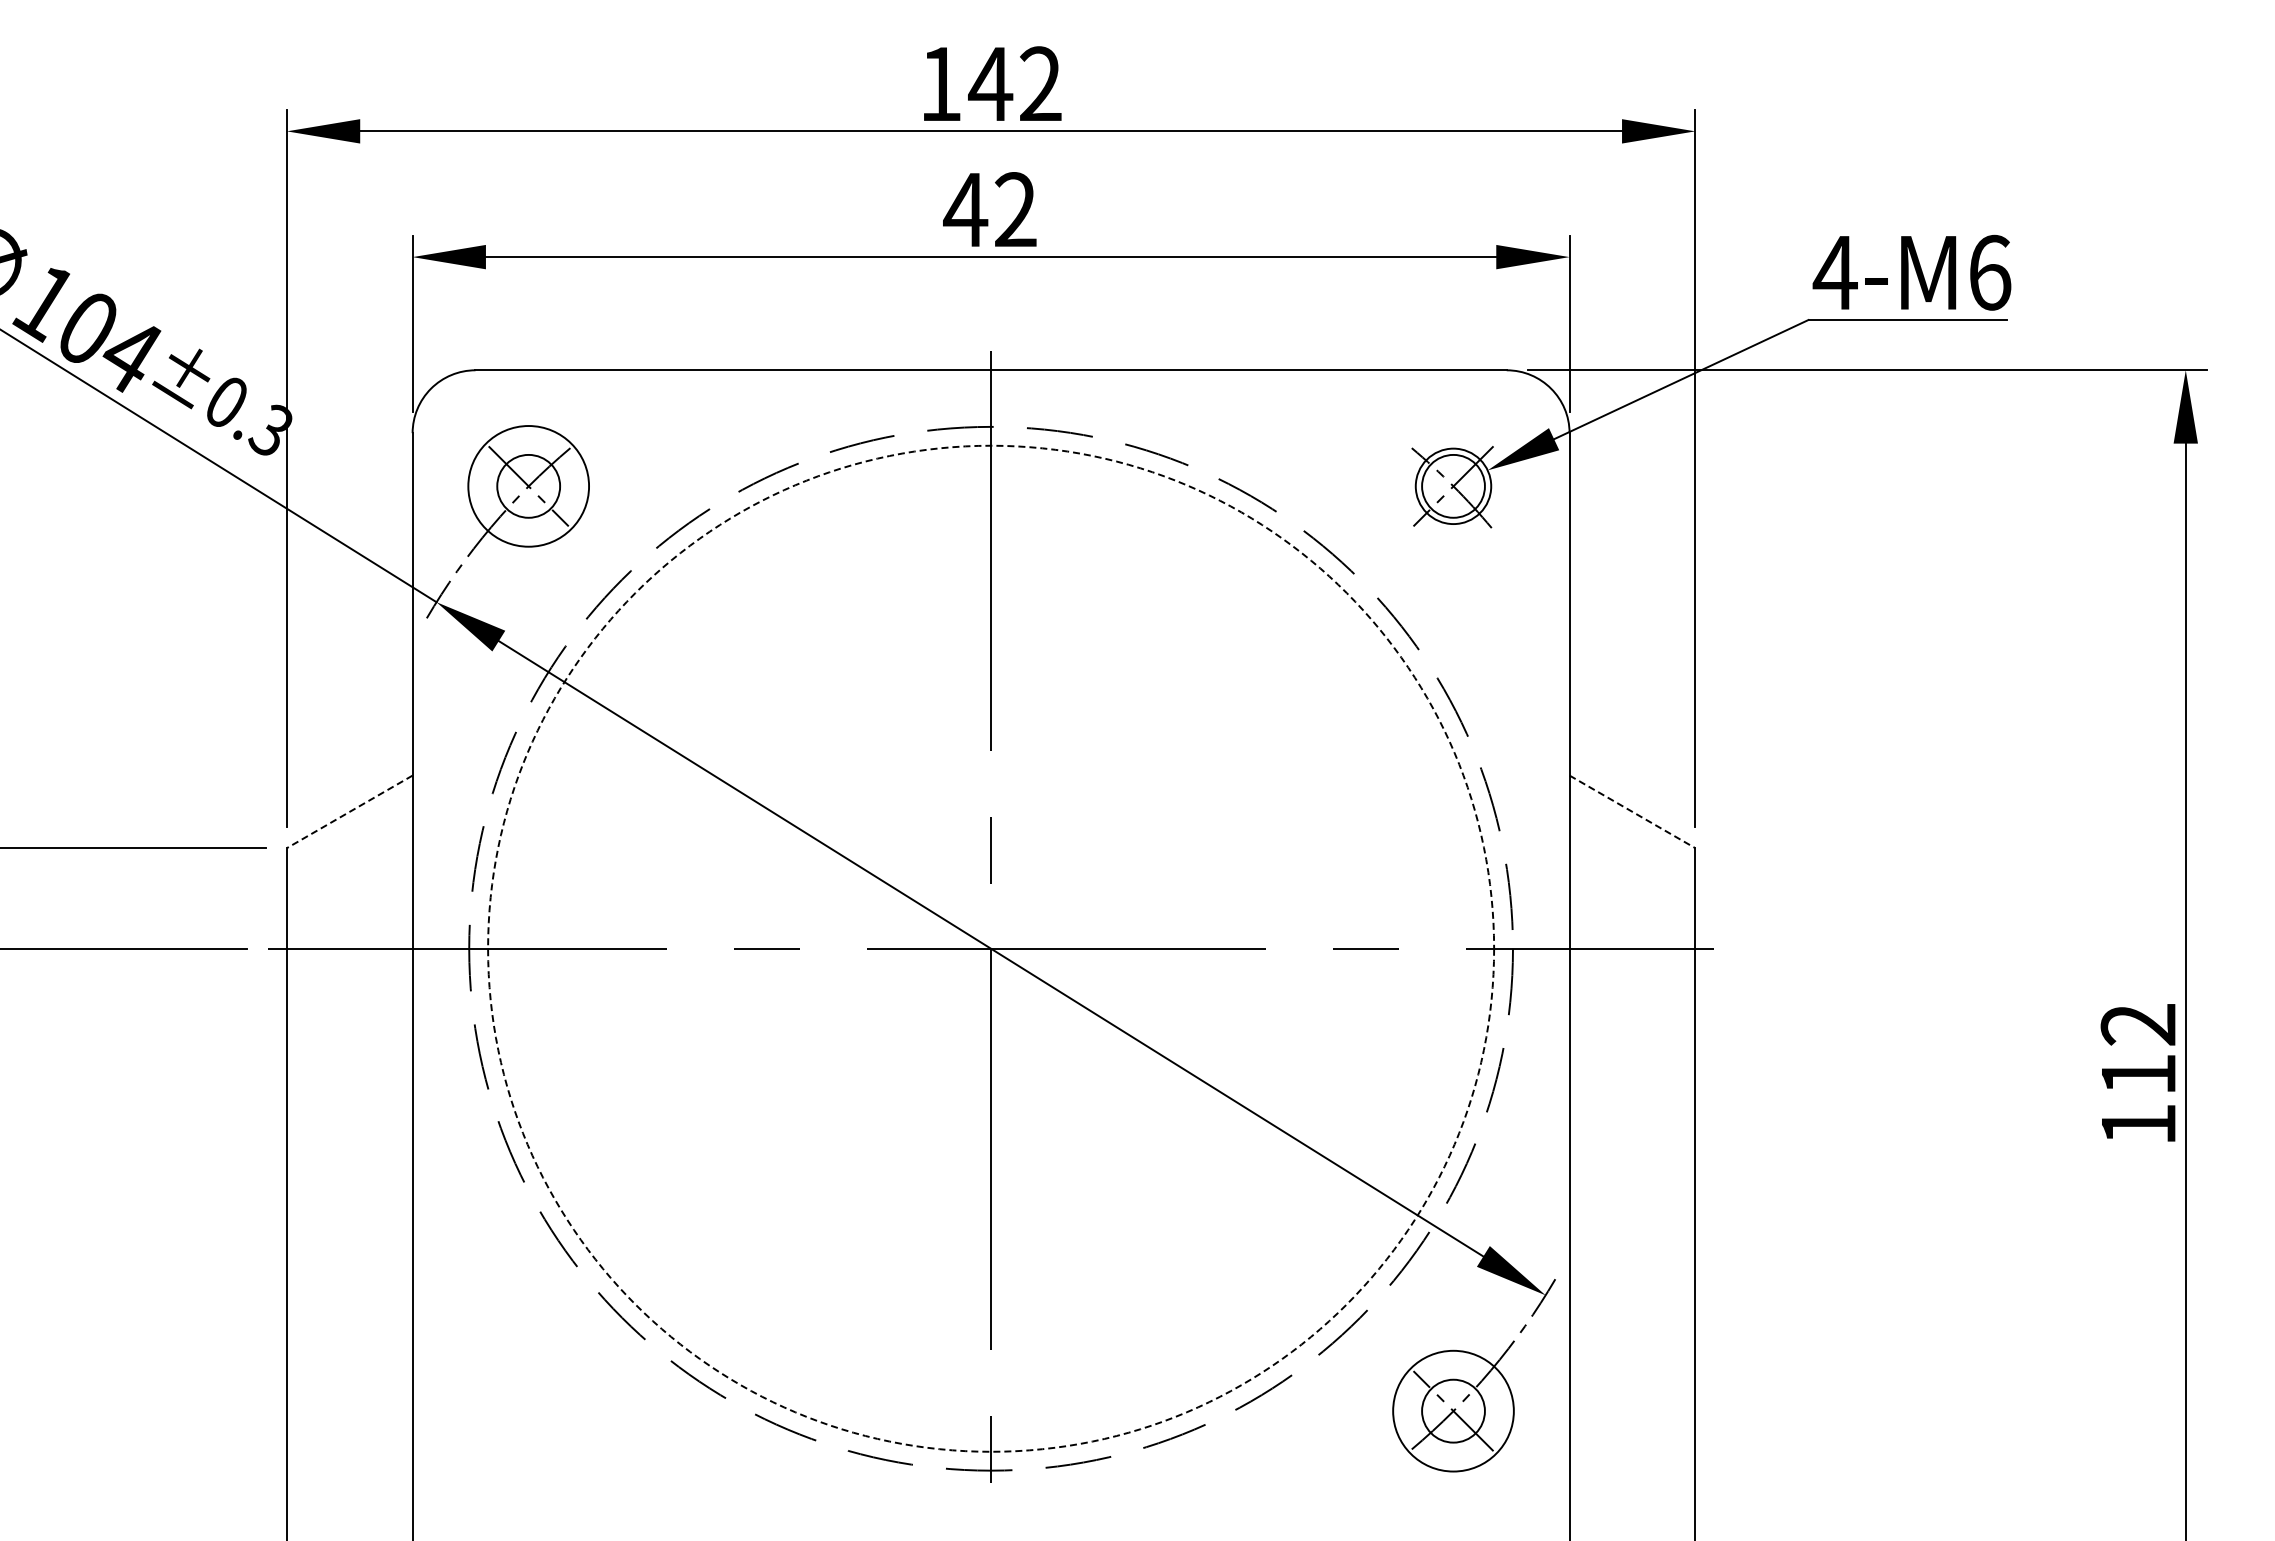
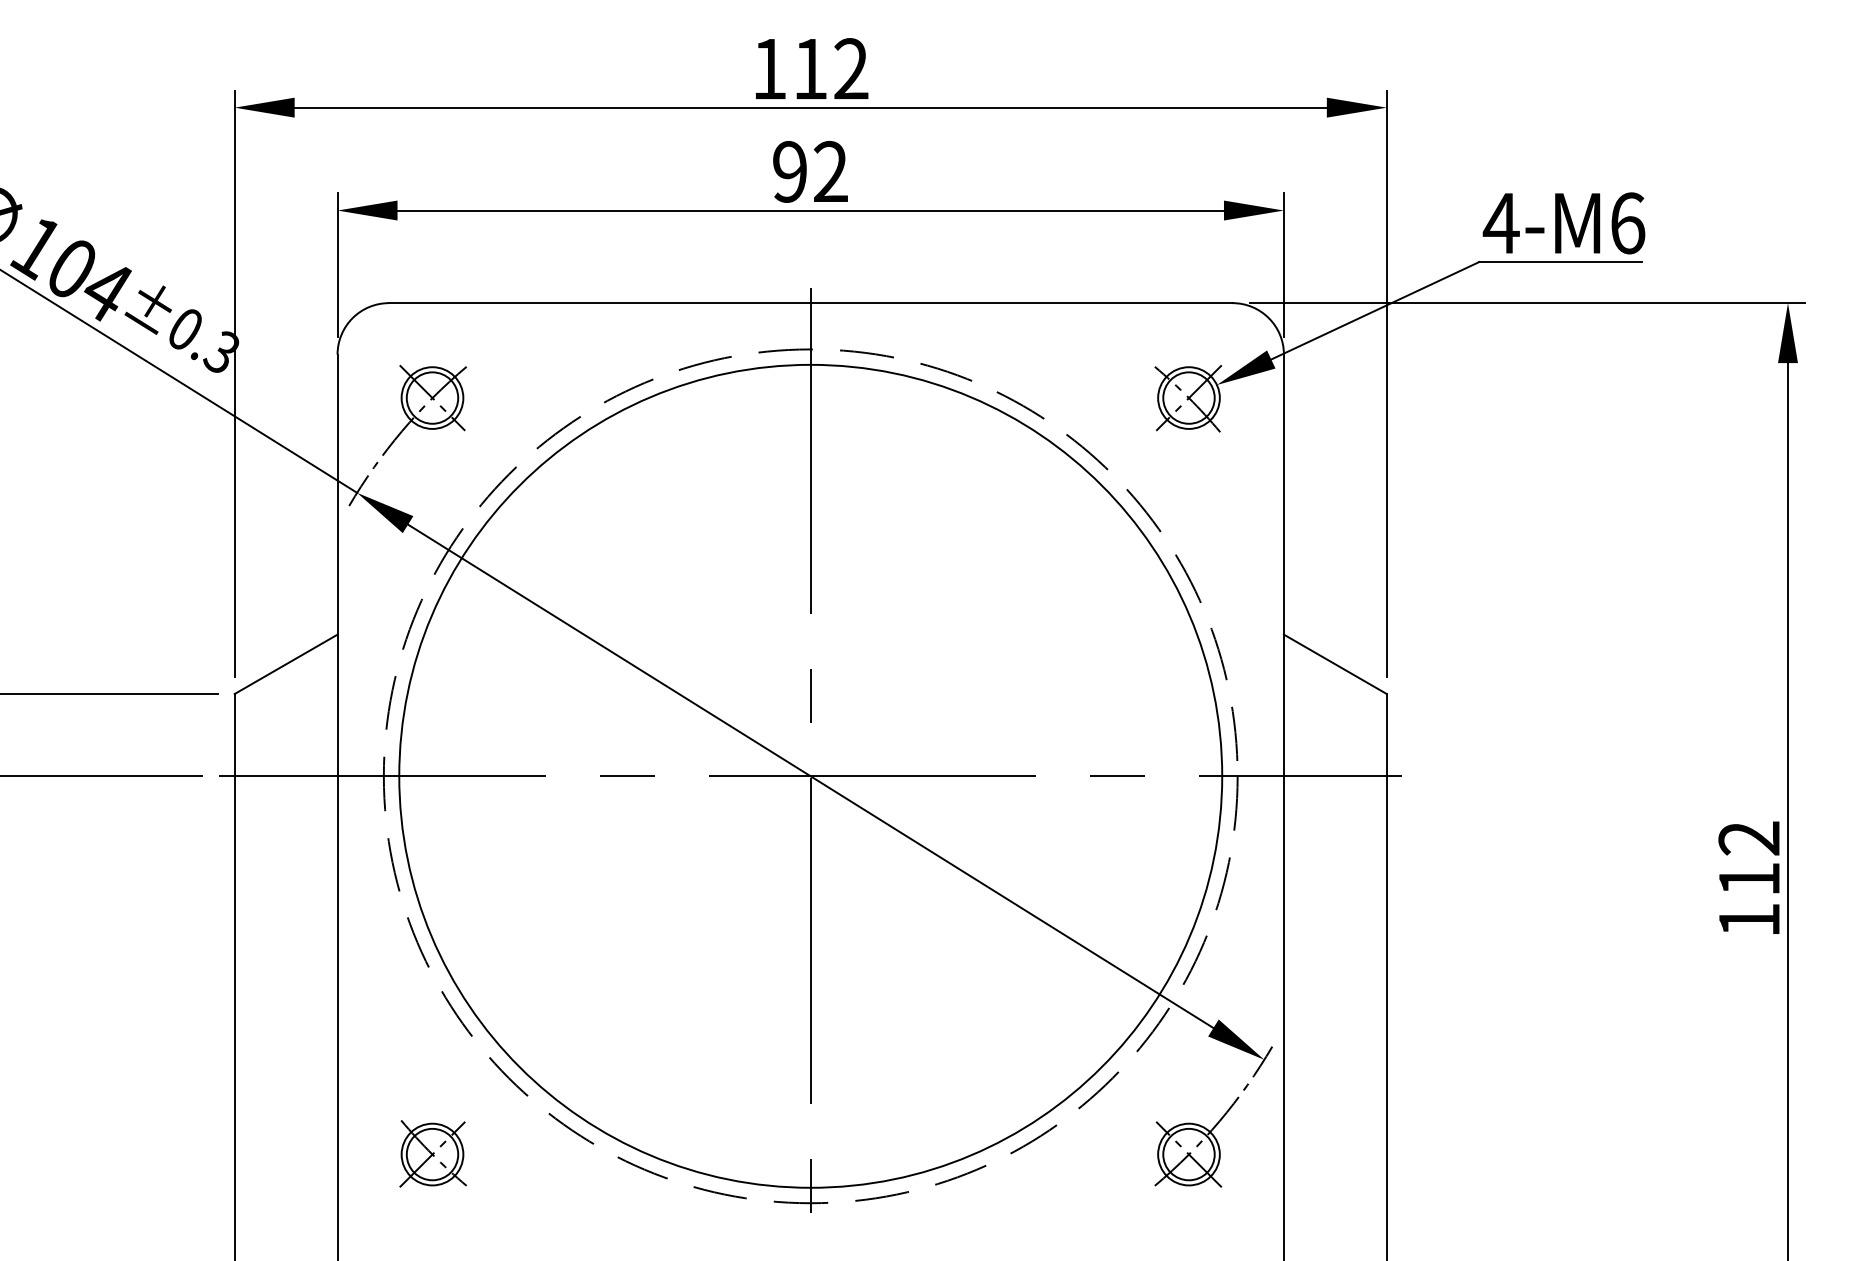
text: (990, 83) -> (810, 68), 142 -> 112
text: (965, 209) -> (789, 171), 42 -> 92
circle: (528, 486) -> (432, 398), size x0.62
line: (349, 811) -> (285, 664), dashed -> solid
line: (1632, 811) -> (1335, 664), dashed -> solid
circle: (991, 948) -> (811, 776), dashed -> solid
part: (529, 1410) -> (433, 1154), added
circle: (1453, 1410) -> (1188, 1154), size x0.62

